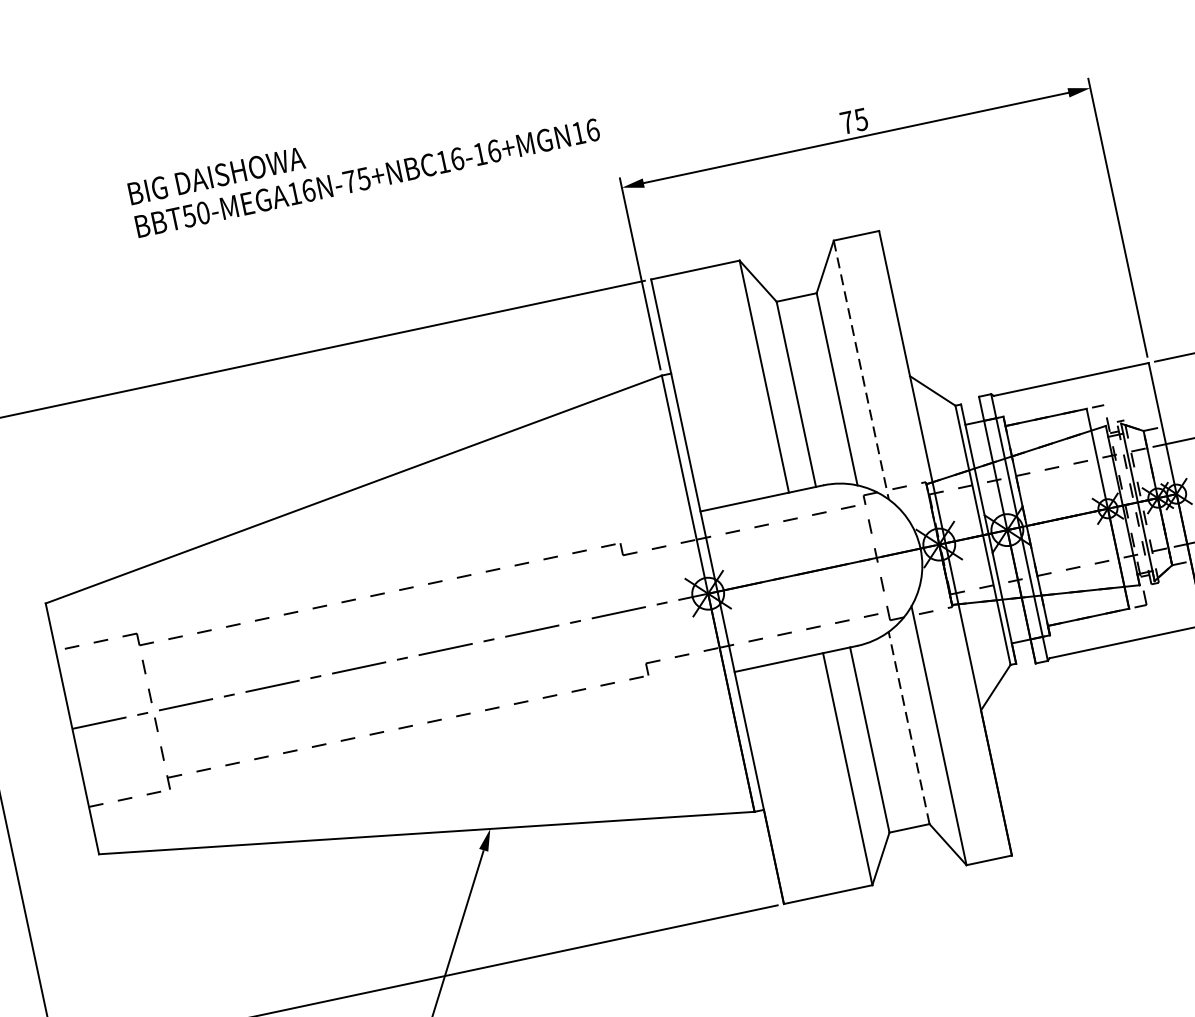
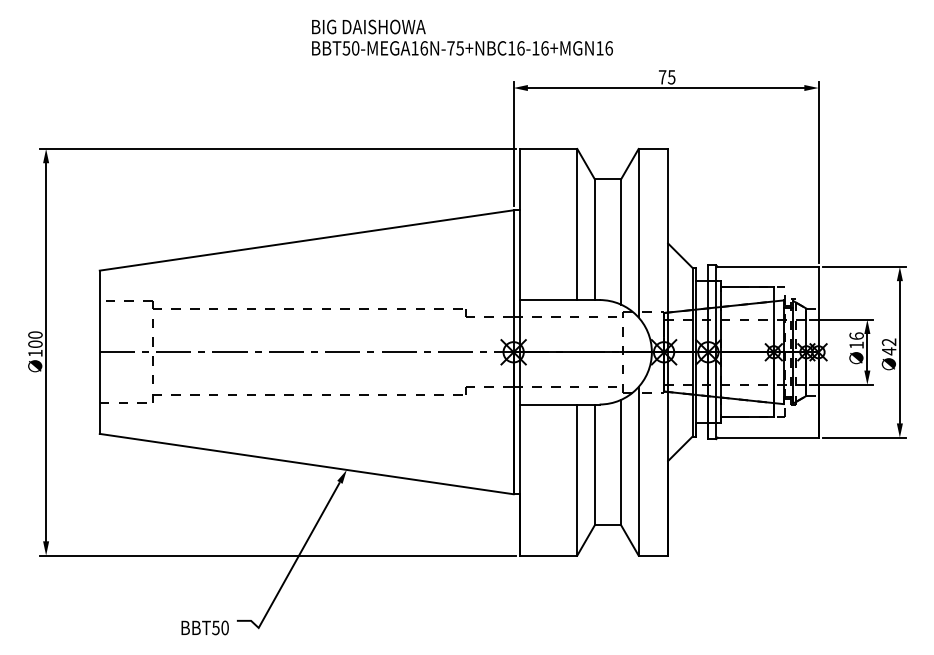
text: (363, 161) -> (462, 37), moved
line: (861, 370) -> (638, 233), dashed -> solid
line: (909, 727) -> (621, 462), dashed -> solid

